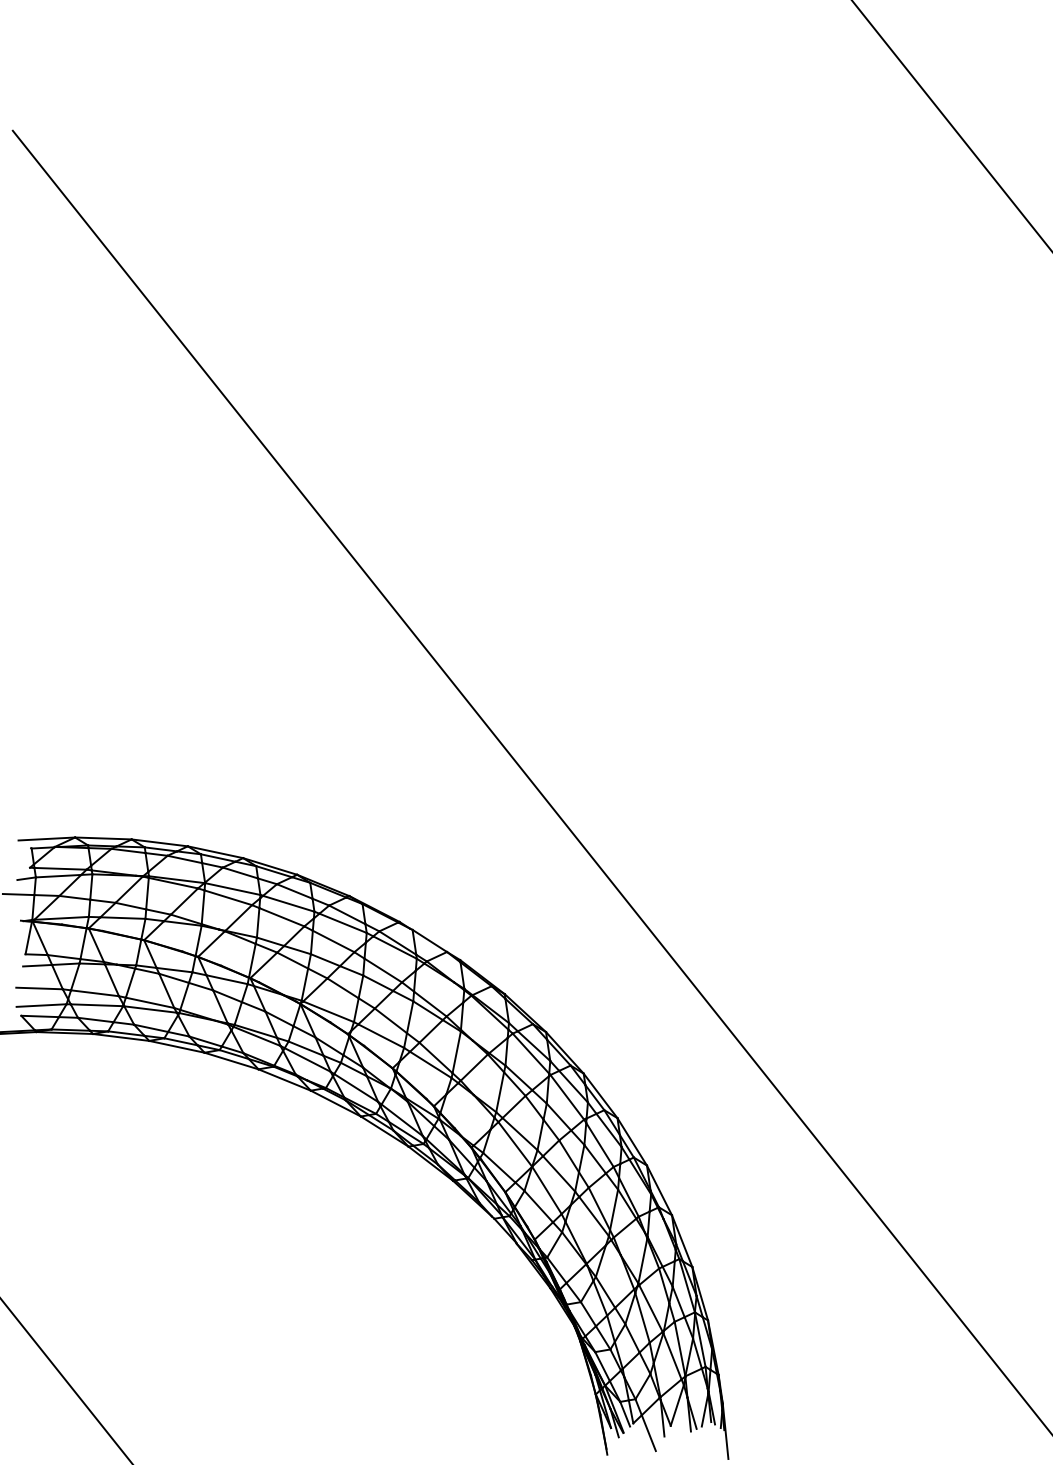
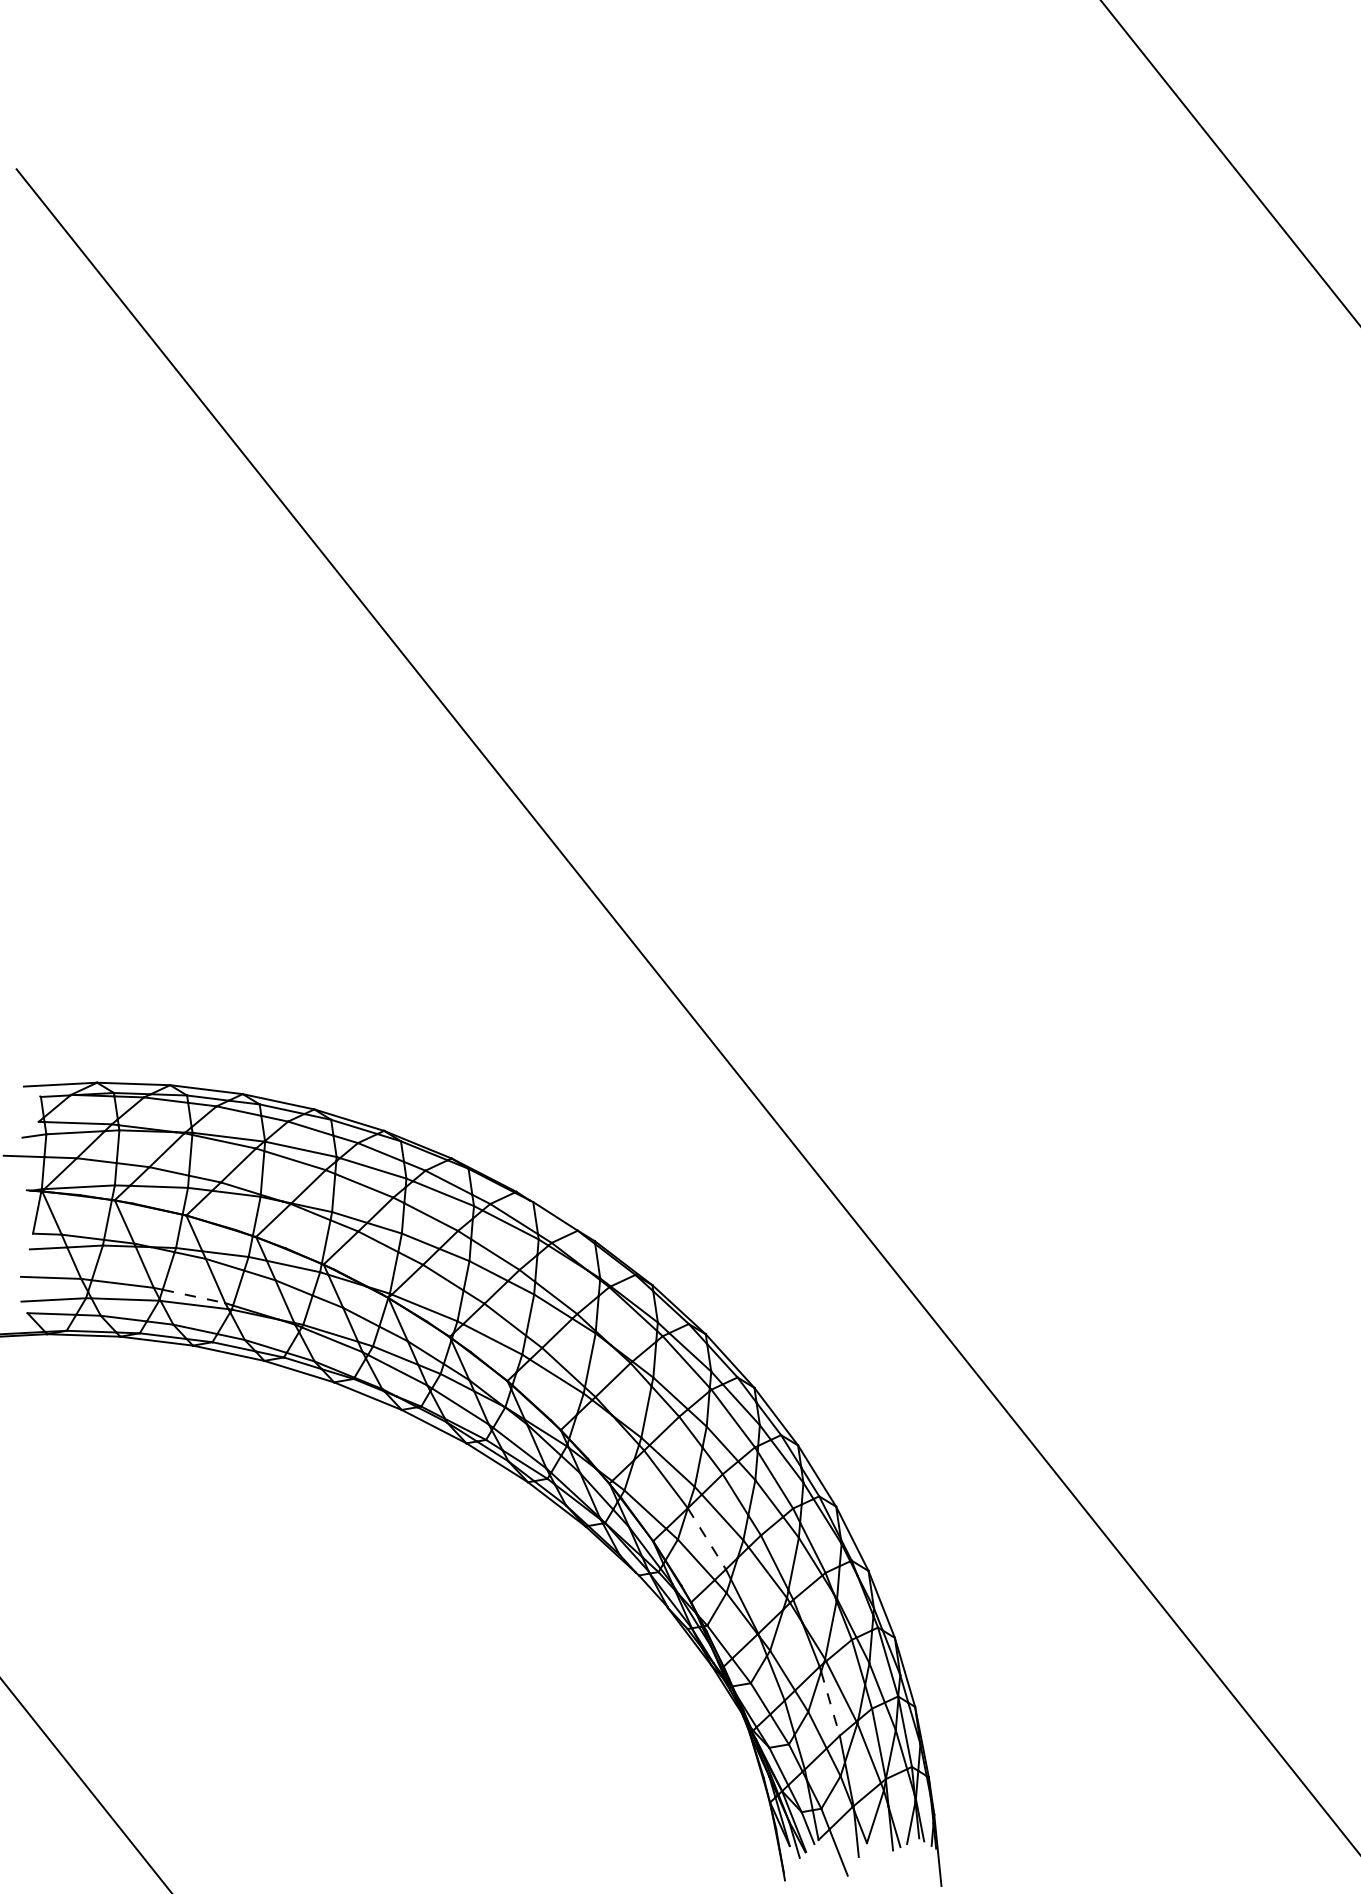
line: (149, 1002) -> (193, 1296), solid -> dashed
line: (547, 1190) -> (707, 1539), solid -> dashed
line: (642, 1318) -> (830, 1704), solid -> dashed

